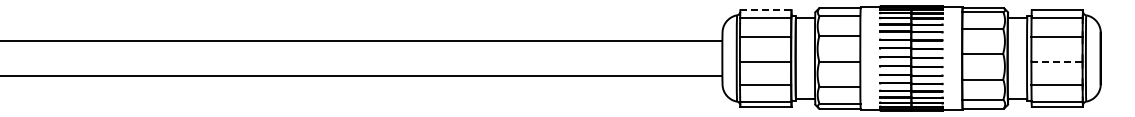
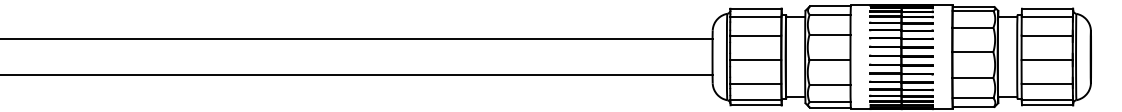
line: (765, 10) -> (755, 9), dashed -> solid
line: (1056, 61) -> (1046, 60), dashed -> solid

